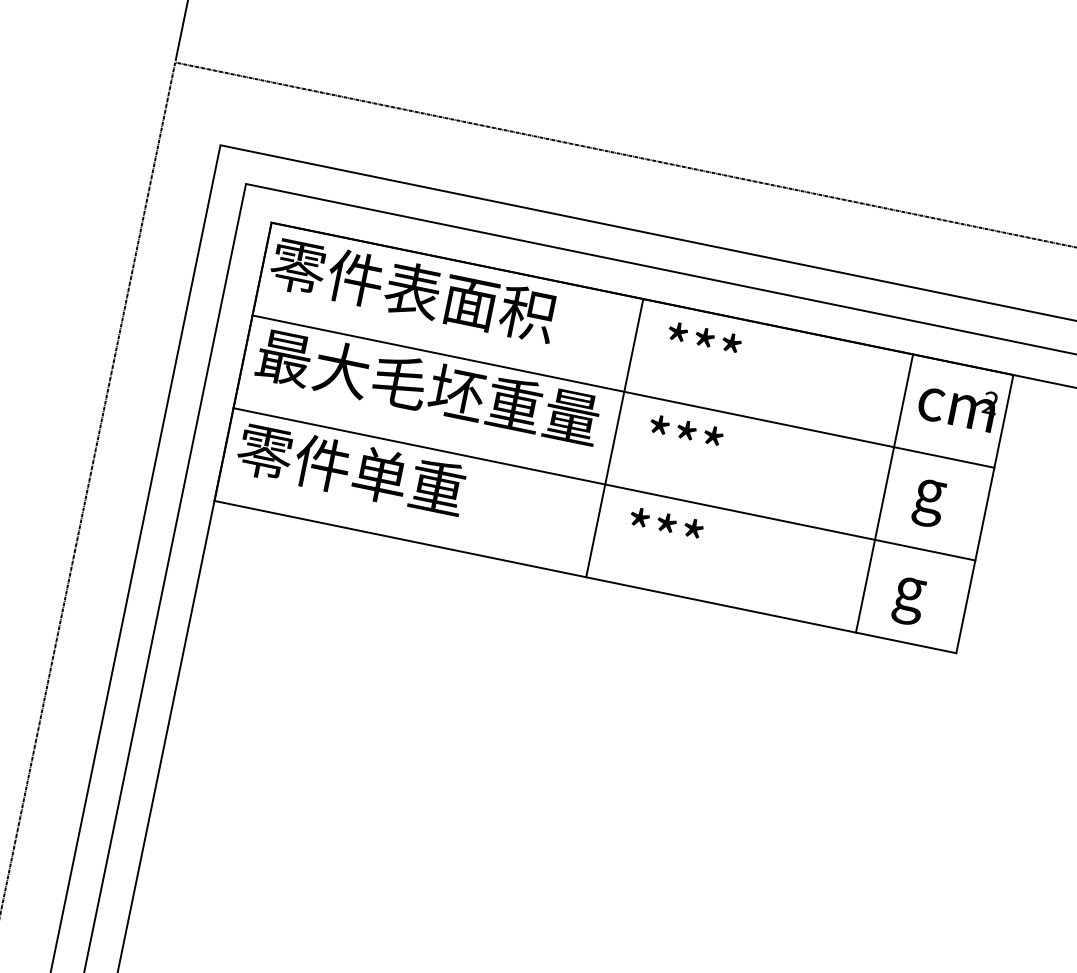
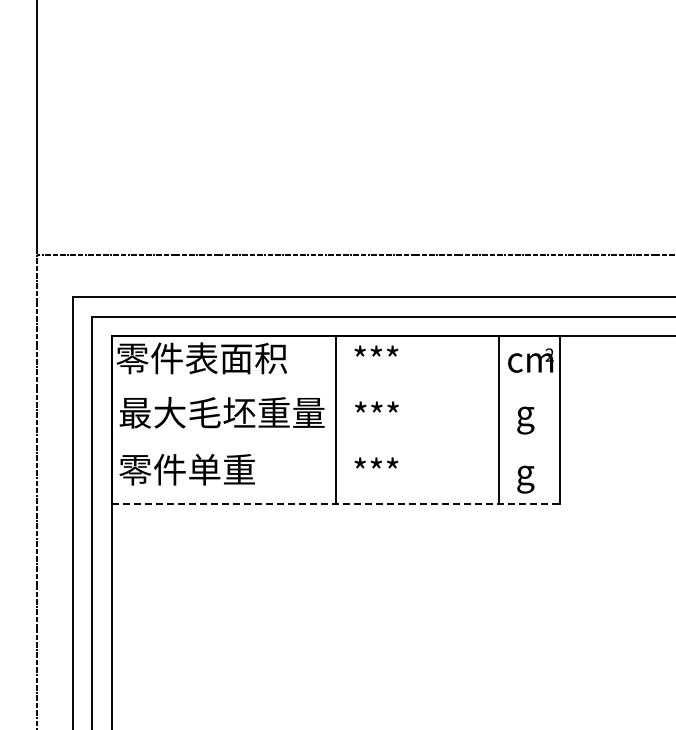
line: (623, 392) -> (335, 392), removed
line: (604, 484) -> (335, 448), removed
line: (585, 577) -> (335, 504), solid -> dashed

